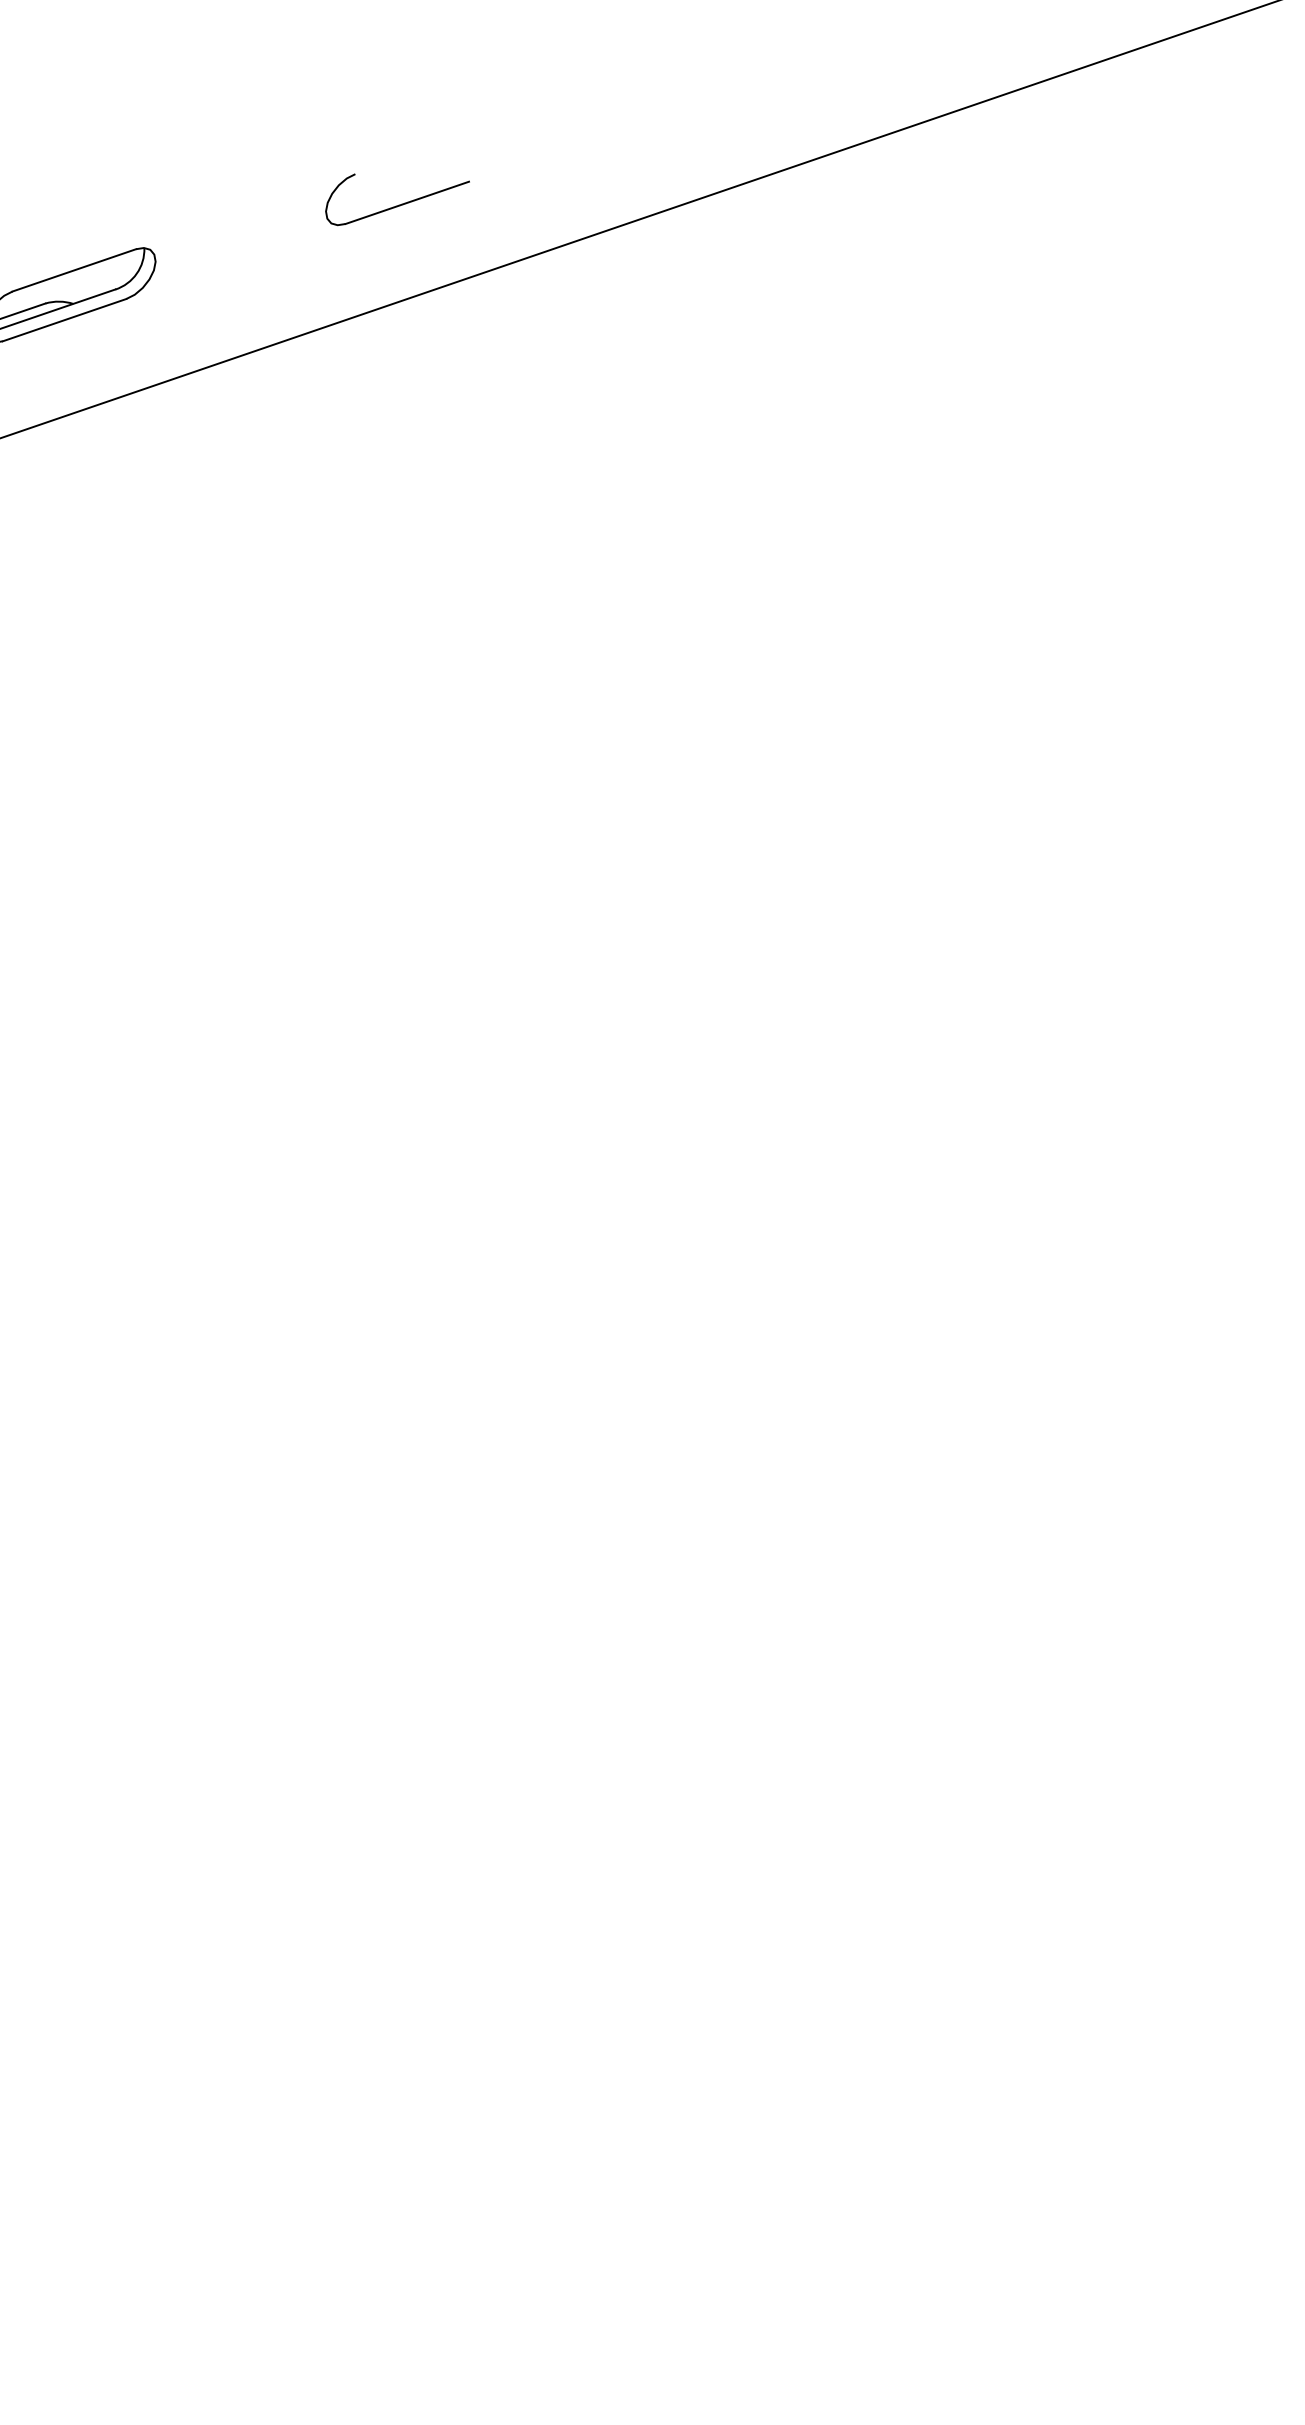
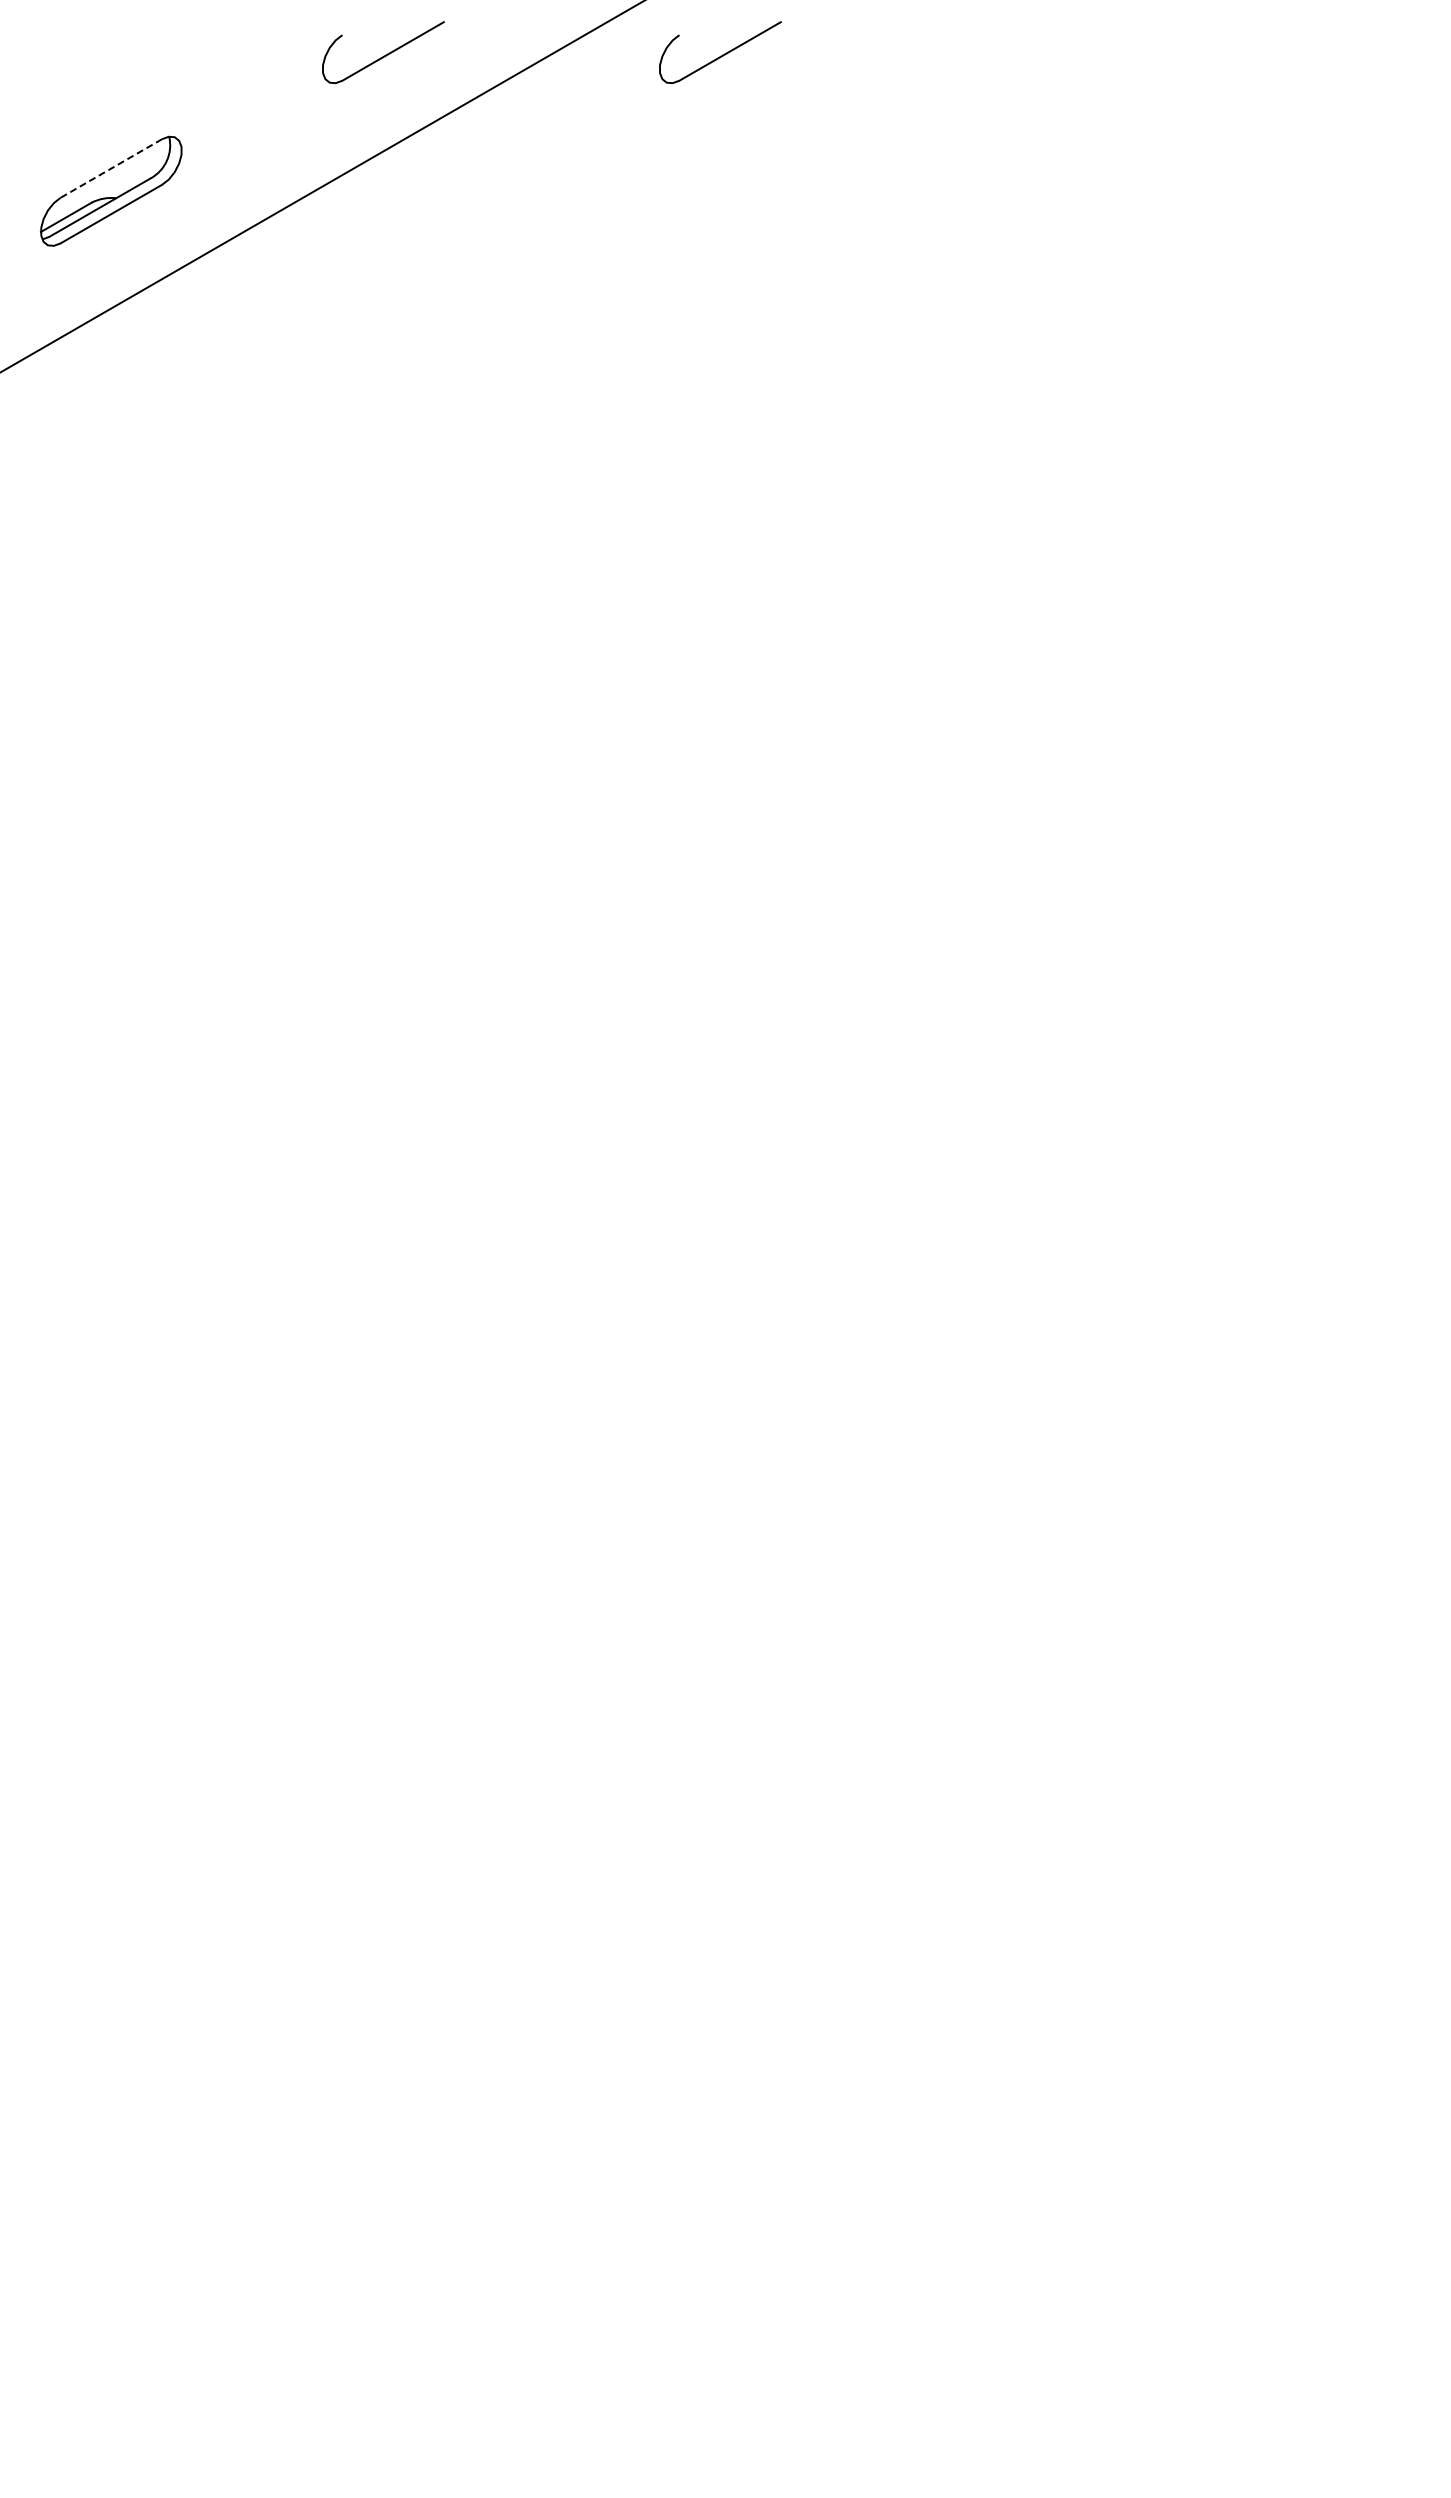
line: (74, 270) -> (111, 168), solid -> dashed
part: (764, 274) -> (720, 52), added

